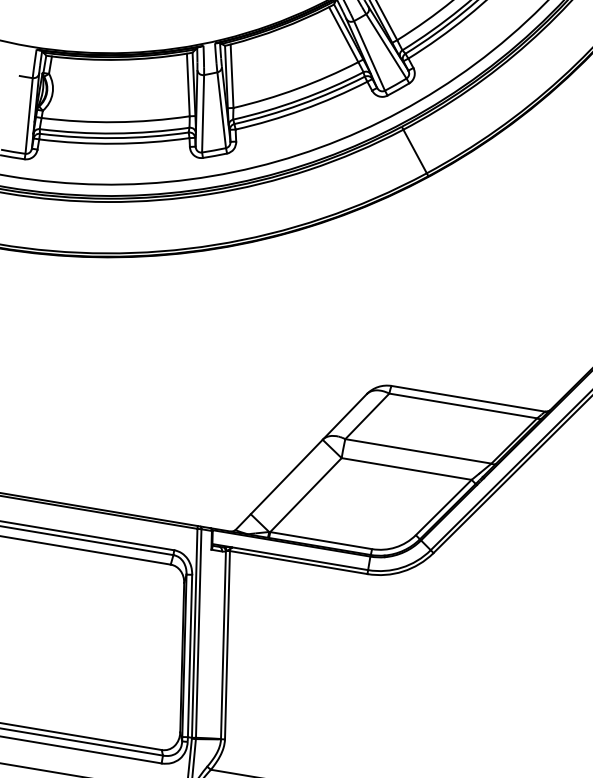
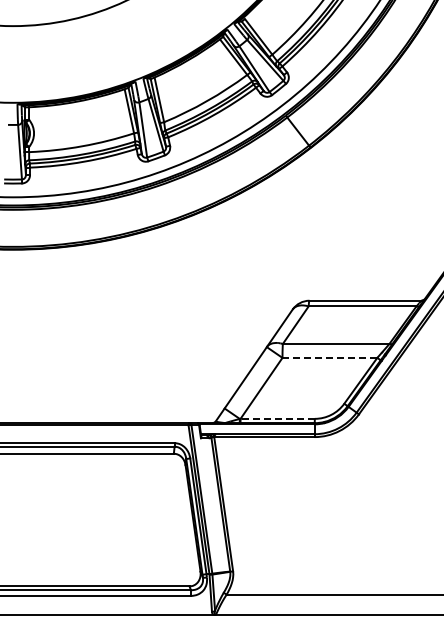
line: (406, 468) -> (329, 357), solid -> dashed
line: (320, 540) -> (277, 418), solid -> dashed

